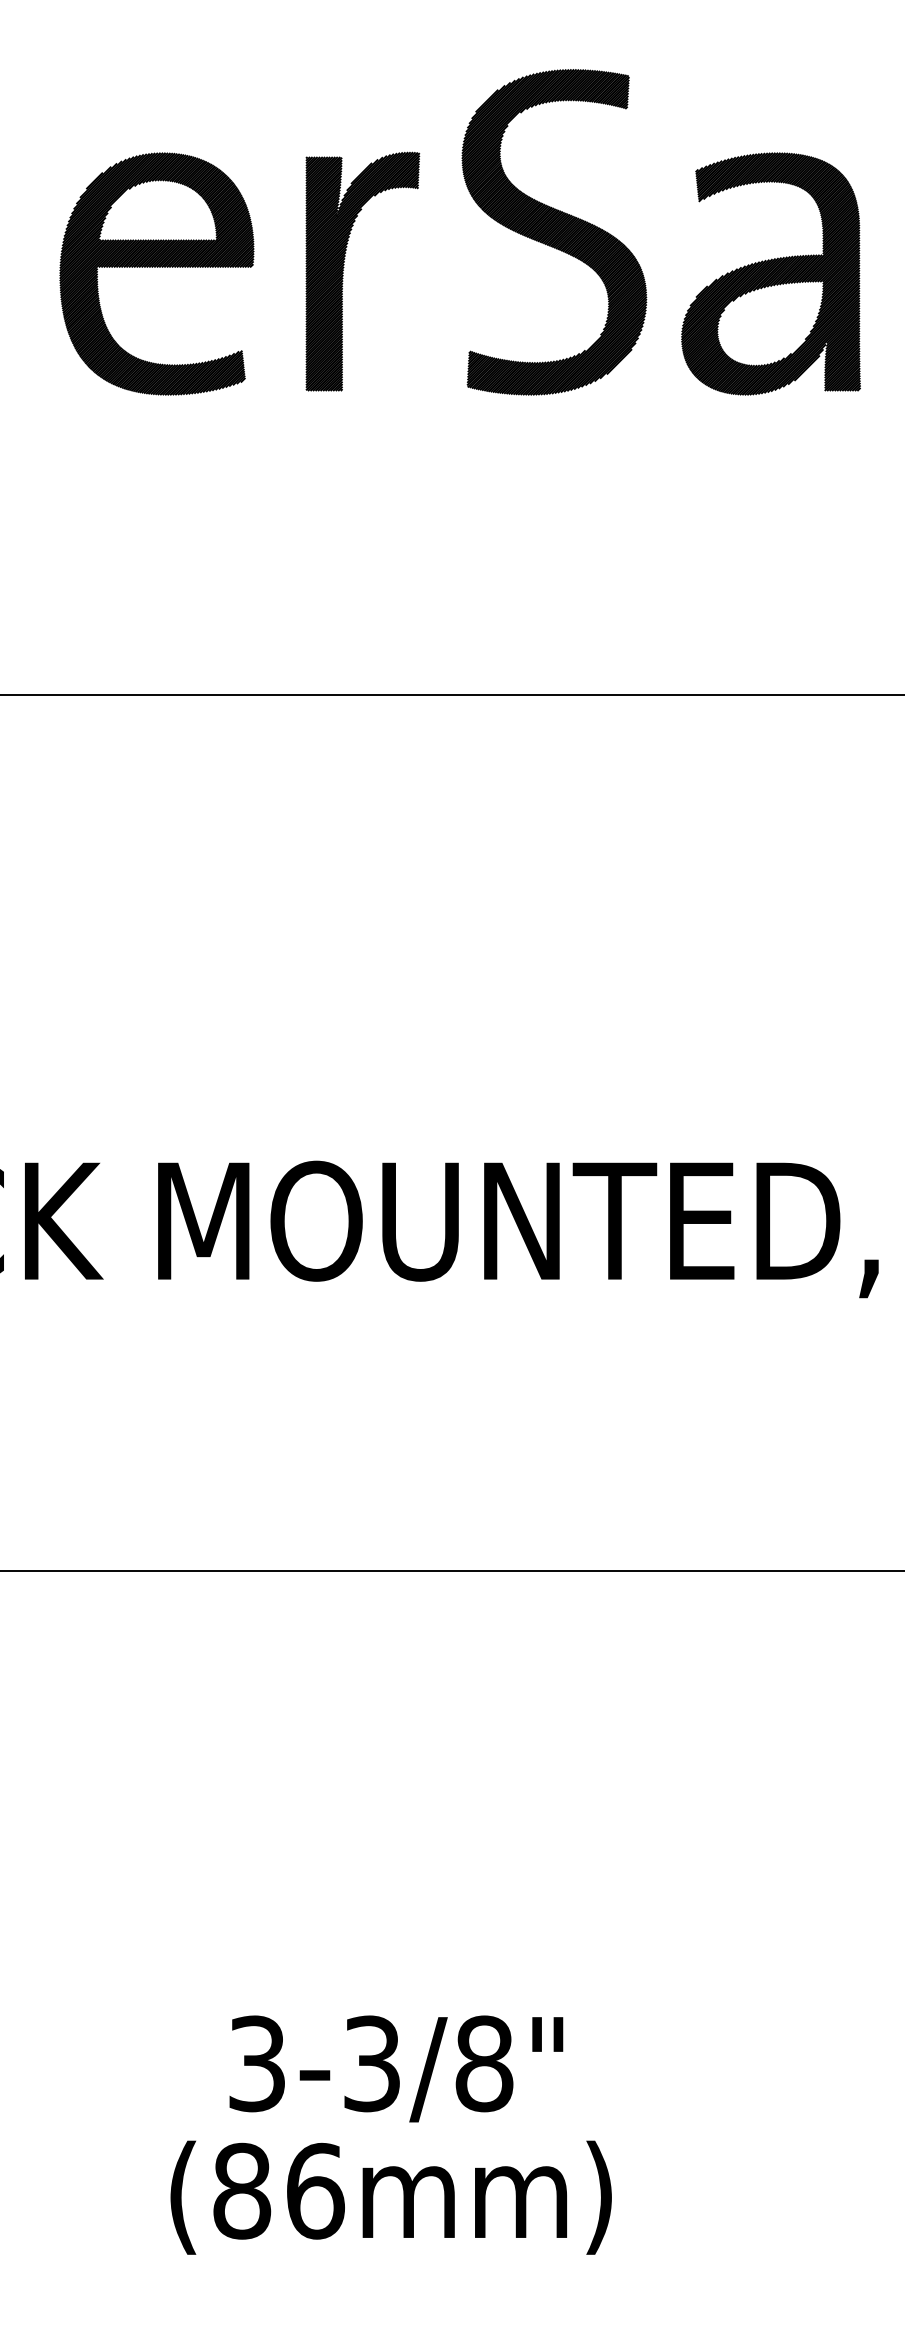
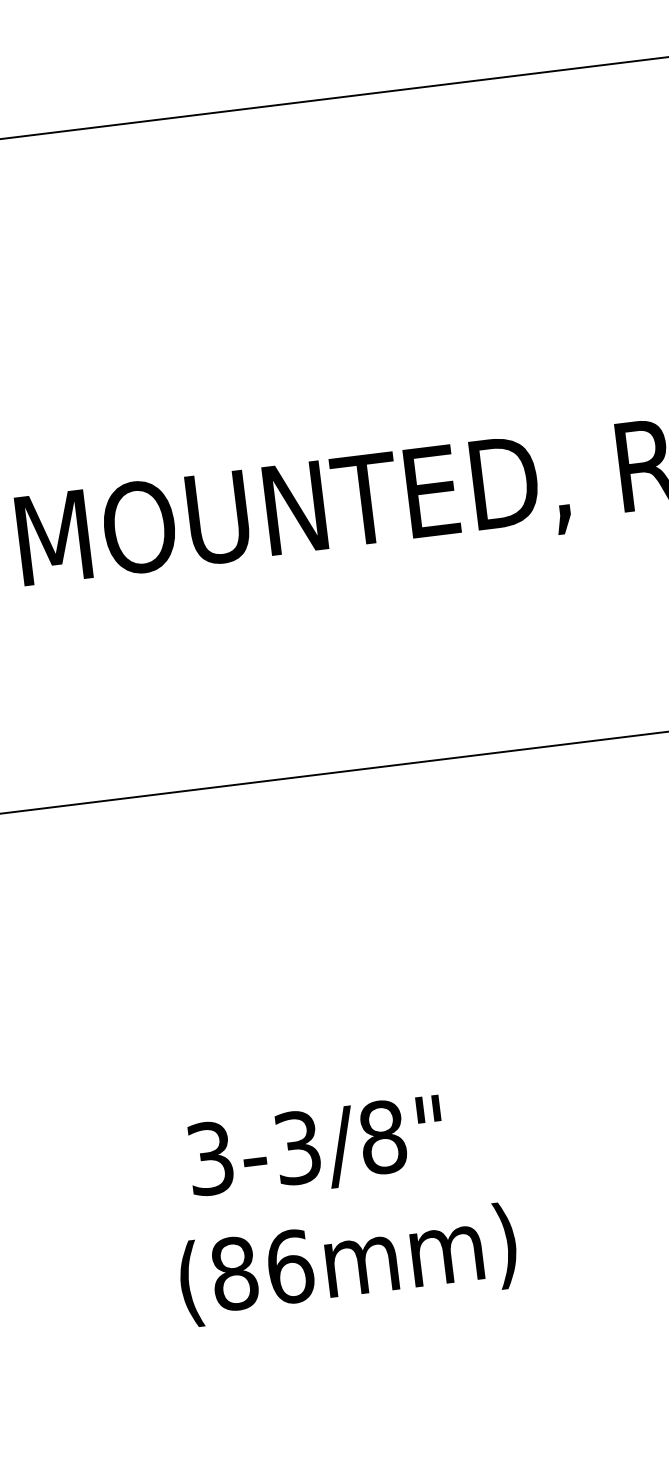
text: (396, 2068) -> (316, 1149), moved
text: (390, 2197) -> (347, 1264), moved

